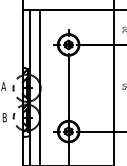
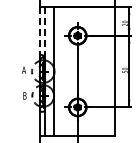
line: (22, 38) -> (39, 30), solid -> dashed
line: (29, 39) -> (45, 31), solid -> dashed

